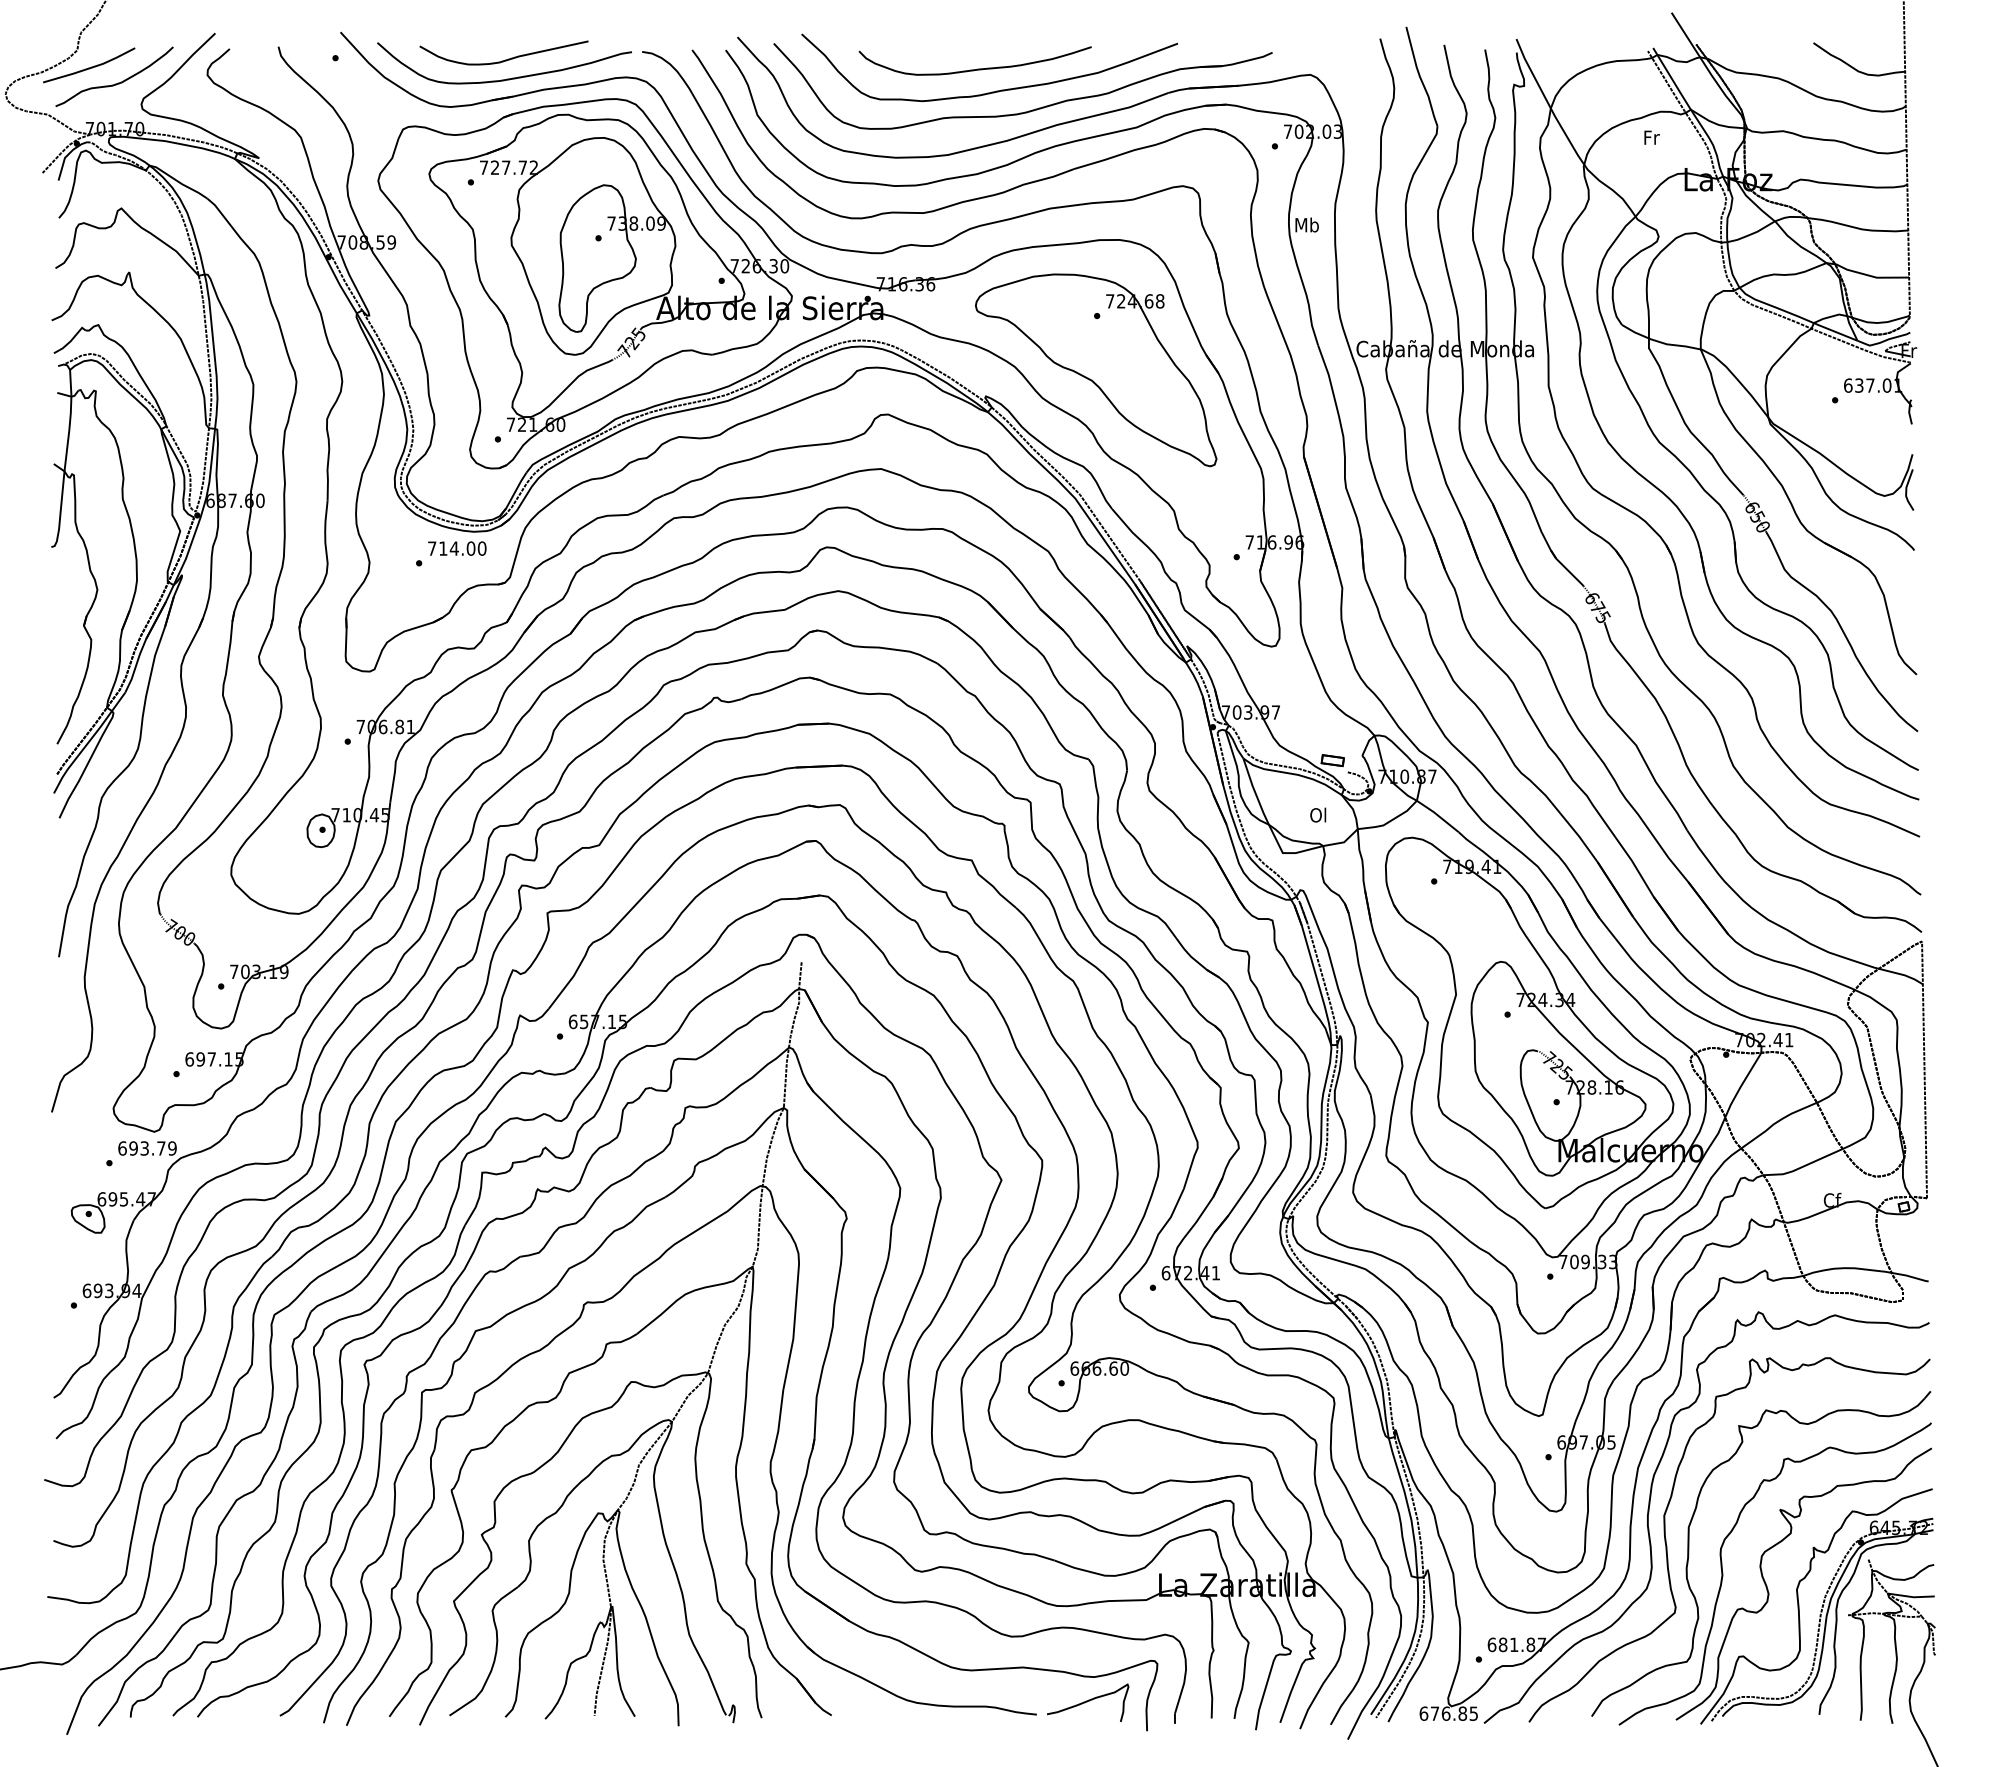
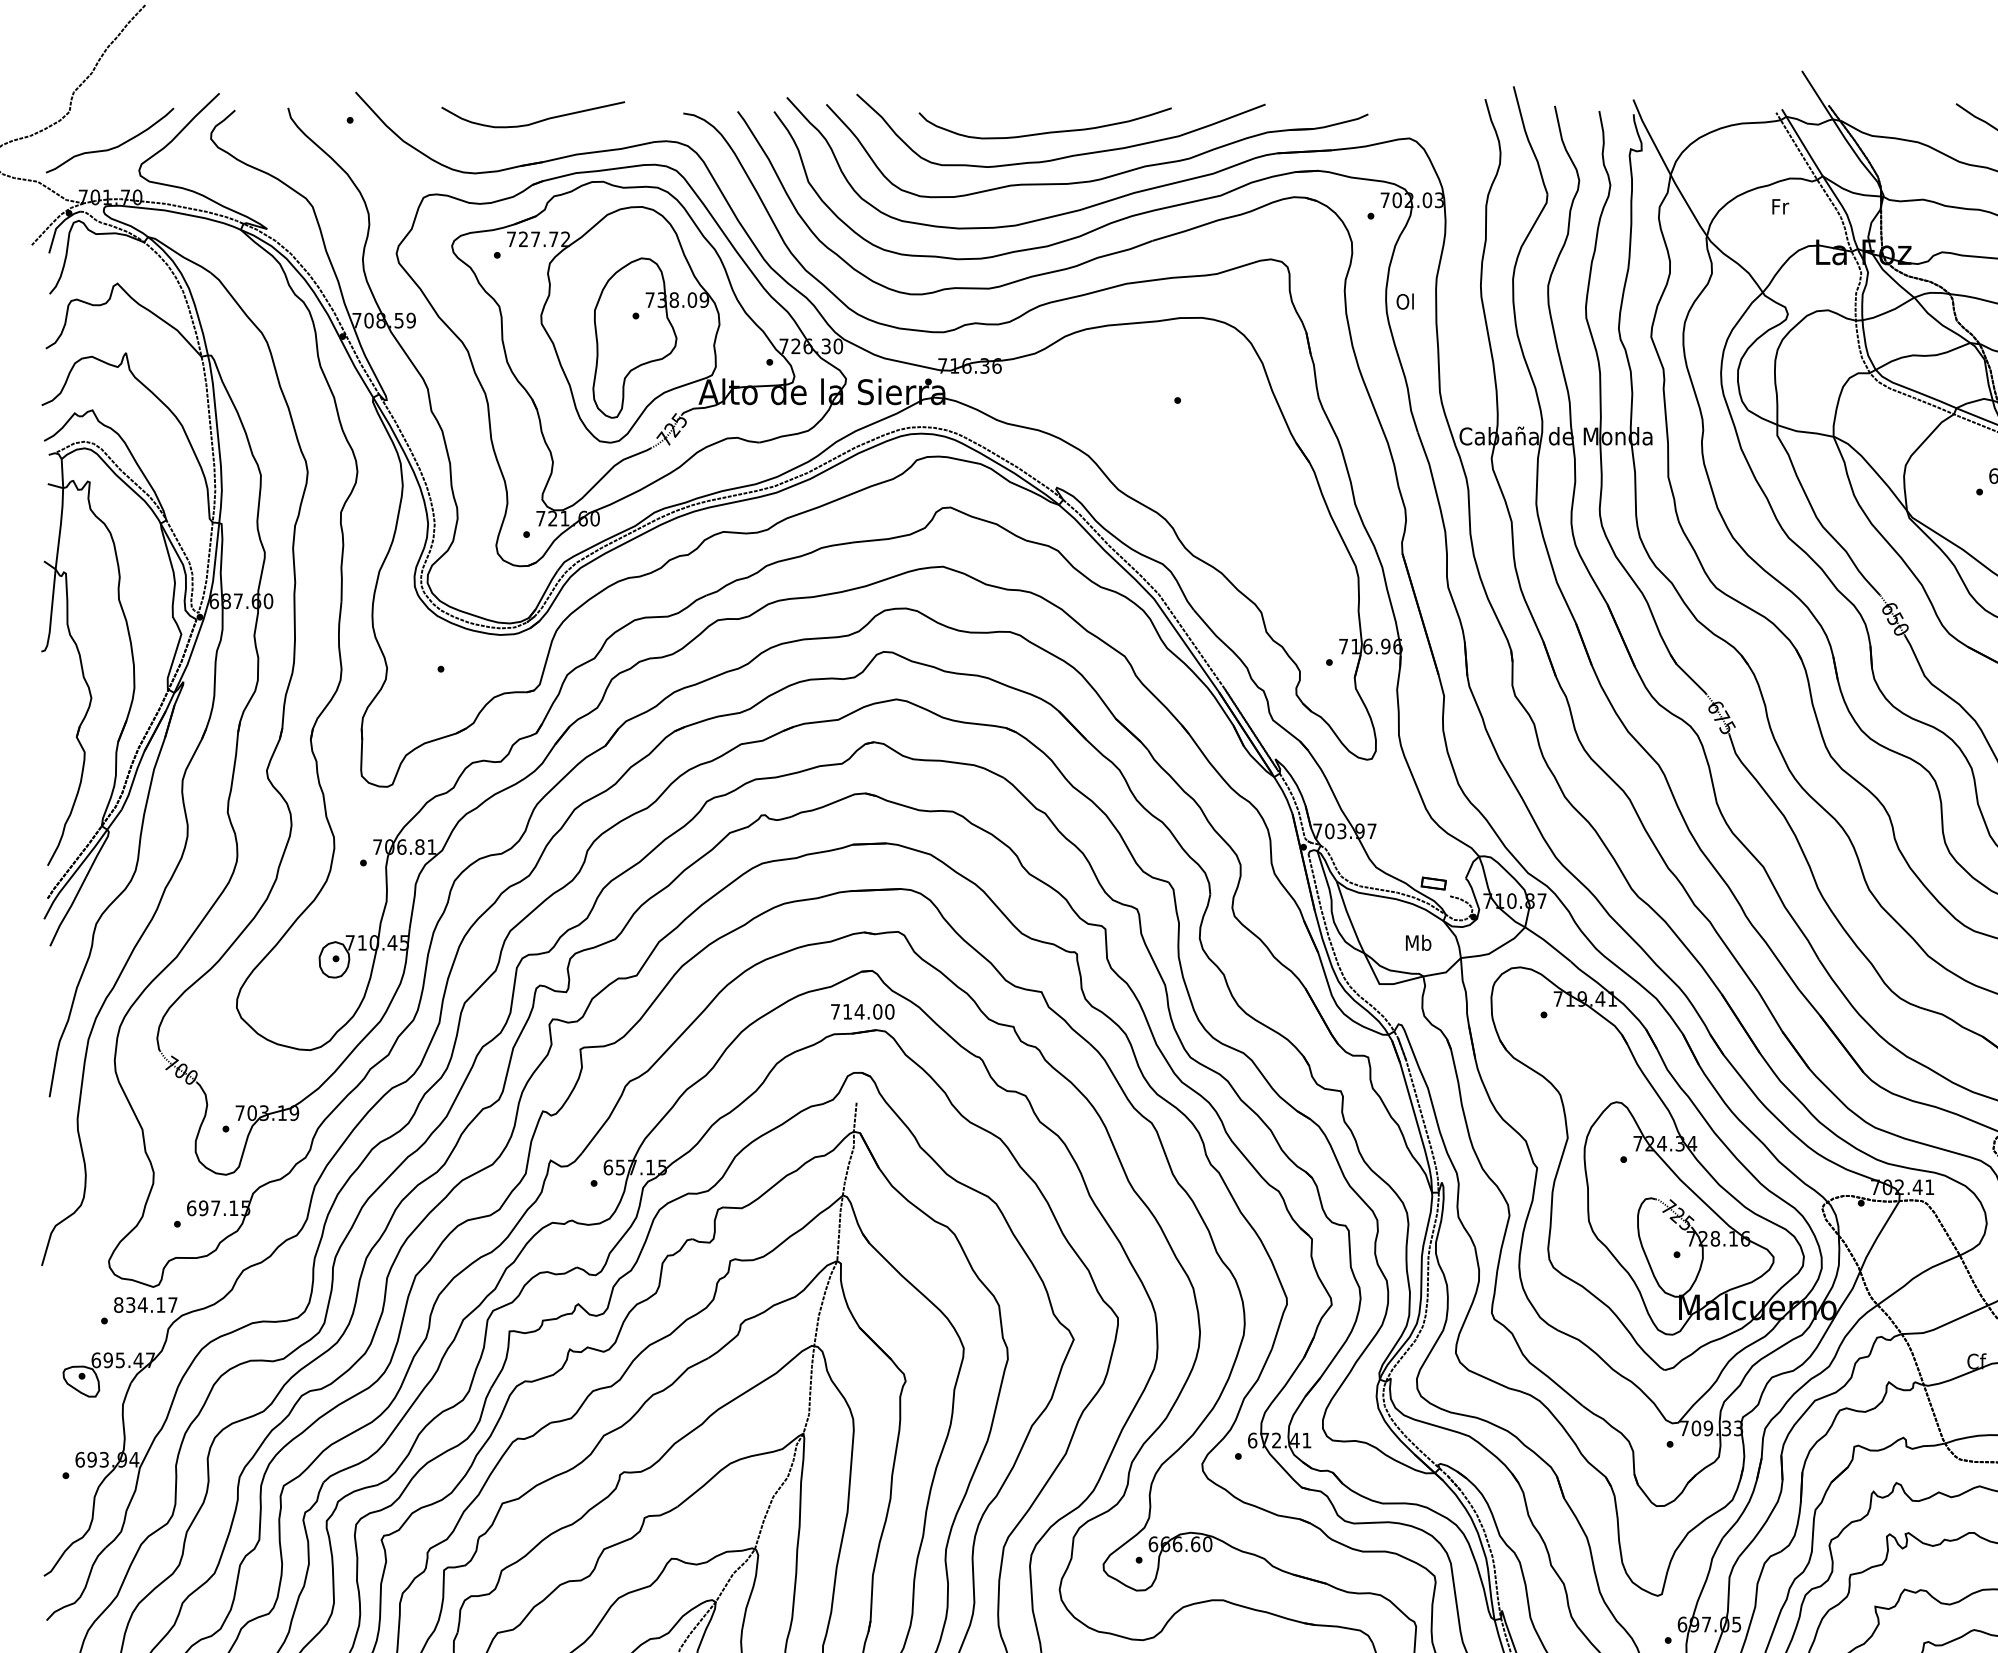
line: (89, 67) -> (82, 130), removed
curve: (506, 78) -> (535, 142), removed
text: (1306, 224) -> (1405, 301), Mb -> Ol
part: (1096, 370) -> (1177, 459), removed
text: (457, 548) -> (862, 1011), moved
text: (1318, 814) -> (1418, 942), Ol -> Mb
text: (147, 1148) -> (145, 1305), 693.79 -> 834.17

